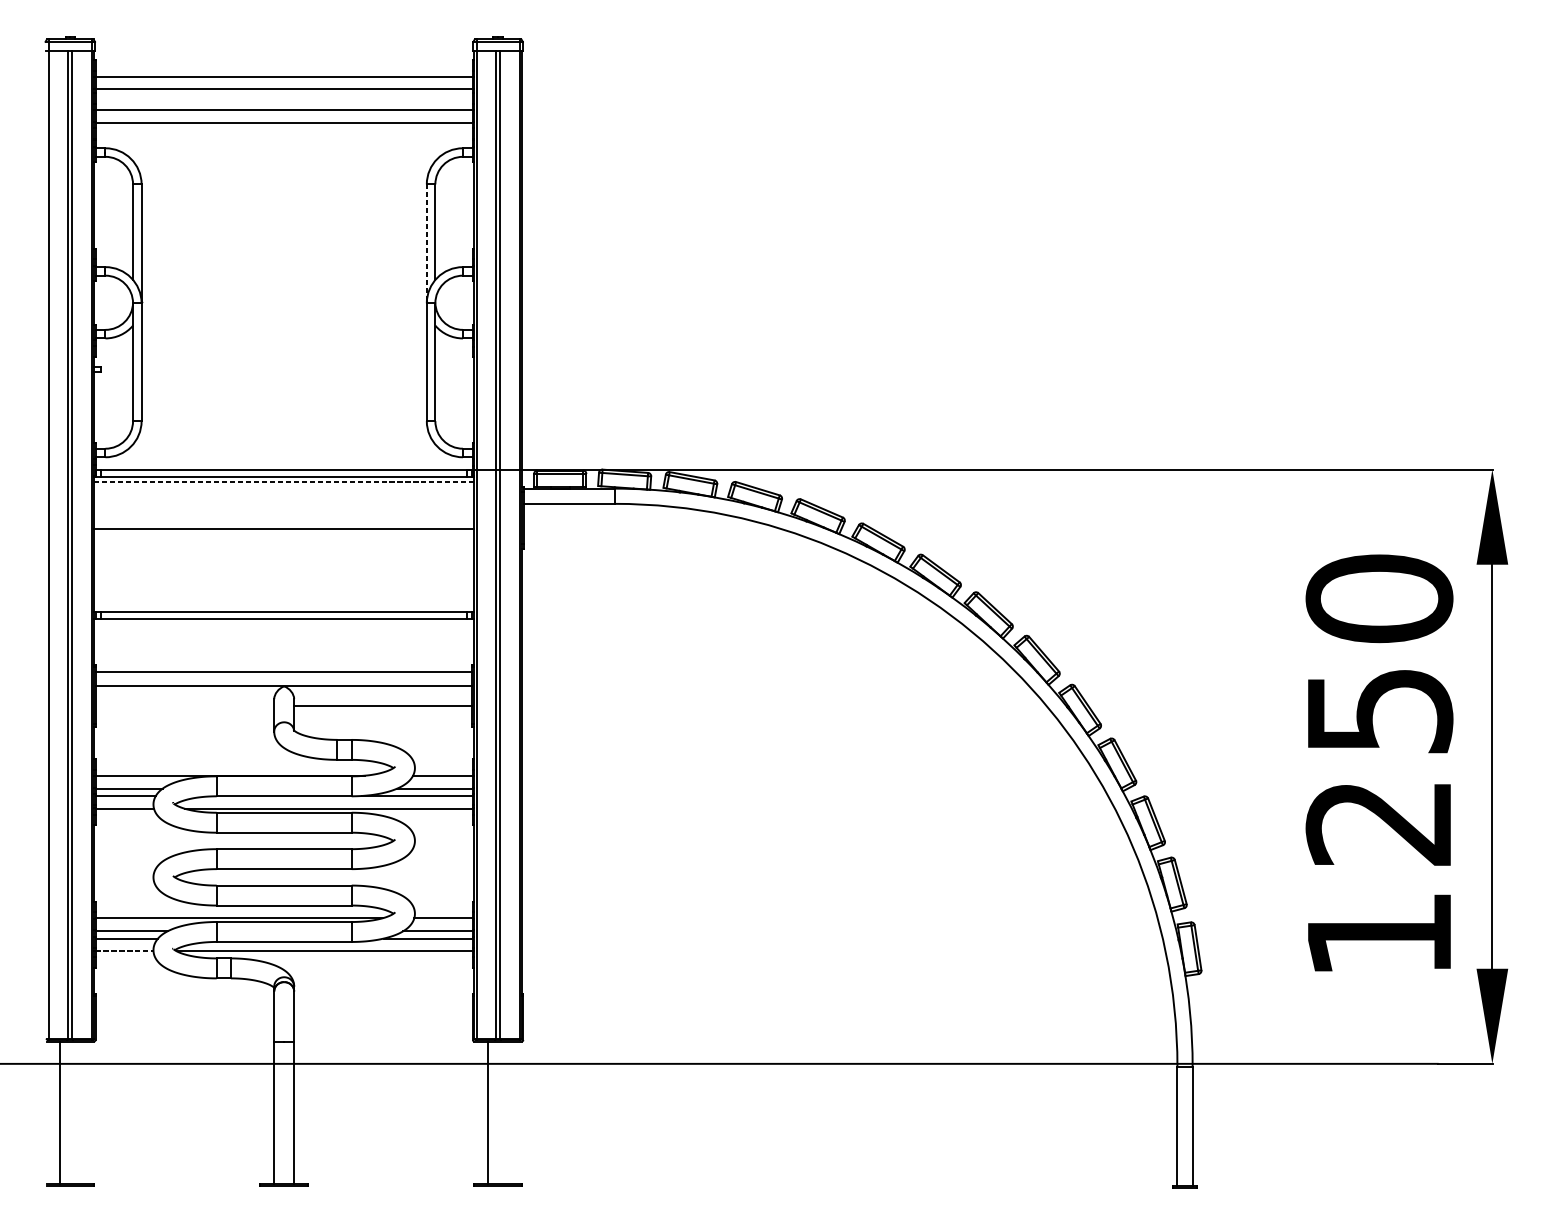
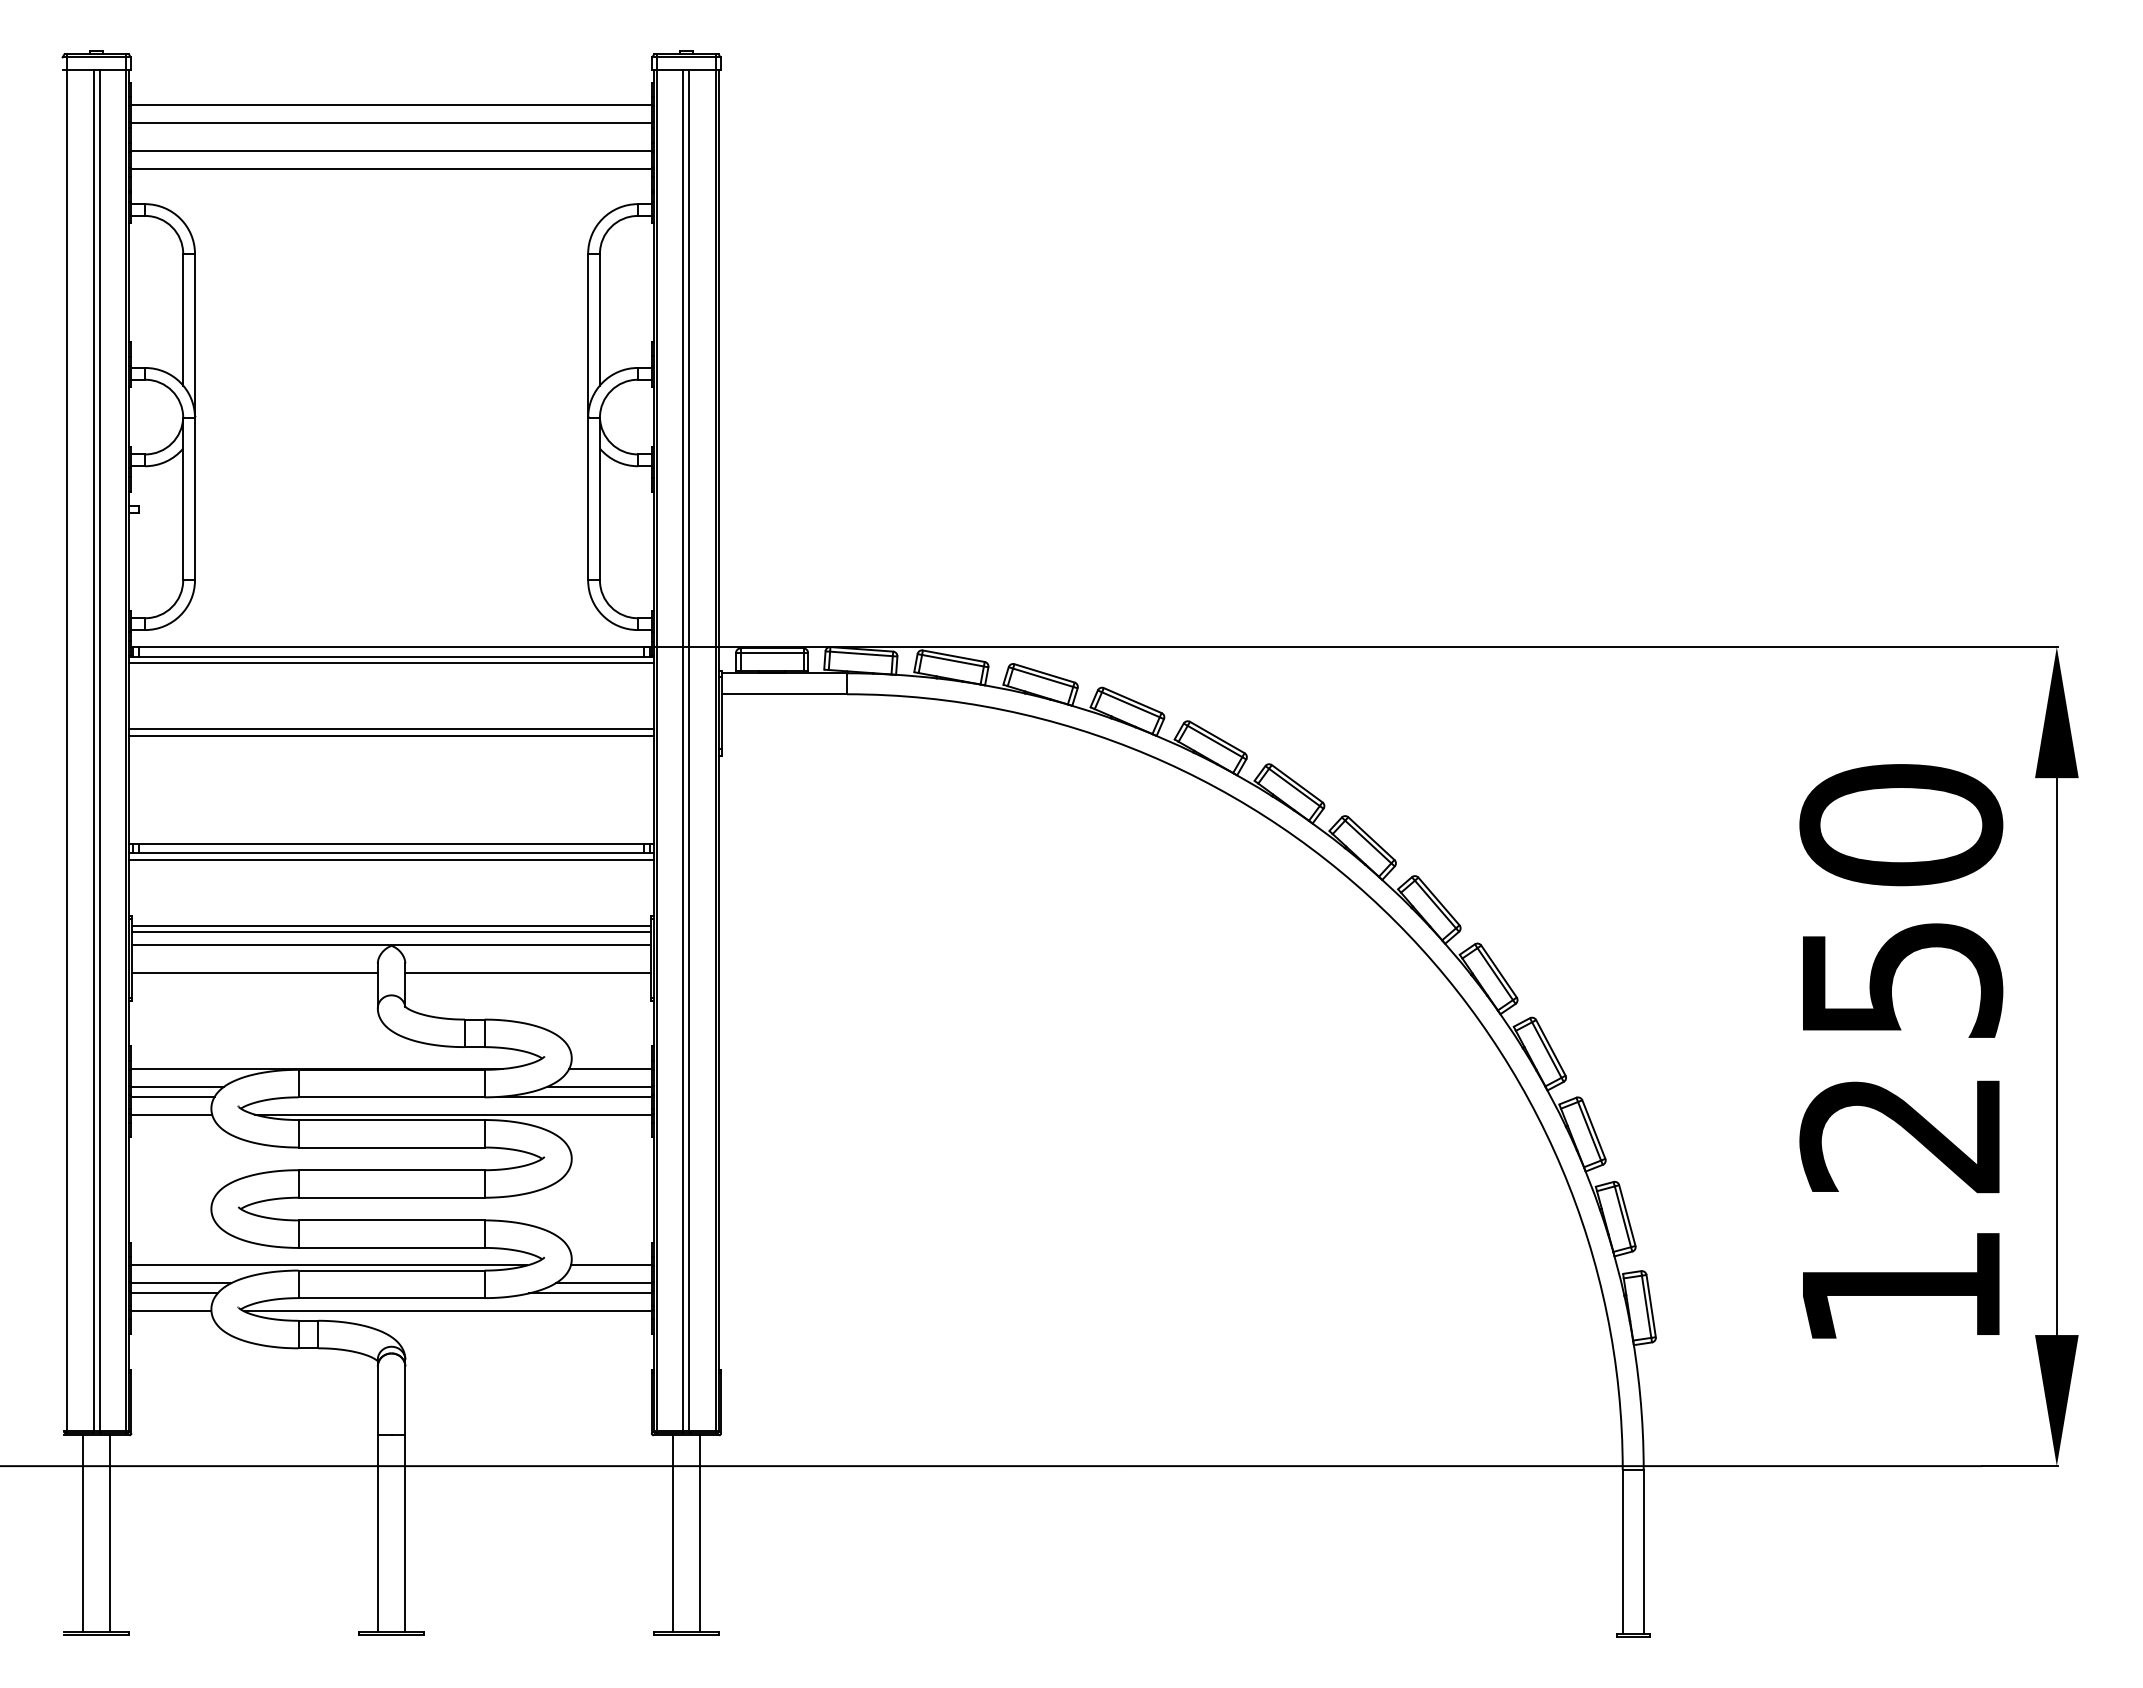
line: (427, 243) -> (588, 335), dashed -> solid
line: (284, 481) -> (391, 663), dashed -> solid
line: (284, 533) -> (391, 735), added
line: (284, 624) -> (391, 860), added
line: (284, 676) -> (391, 932), added
line: (184, 705) -> (254, 972), added
line: (124, 951) -> (171, 1311), dashed -> solid
line: (80, 1112) -> (110, 1533), added
line: (508, 1112) -> (700, 1533), added

